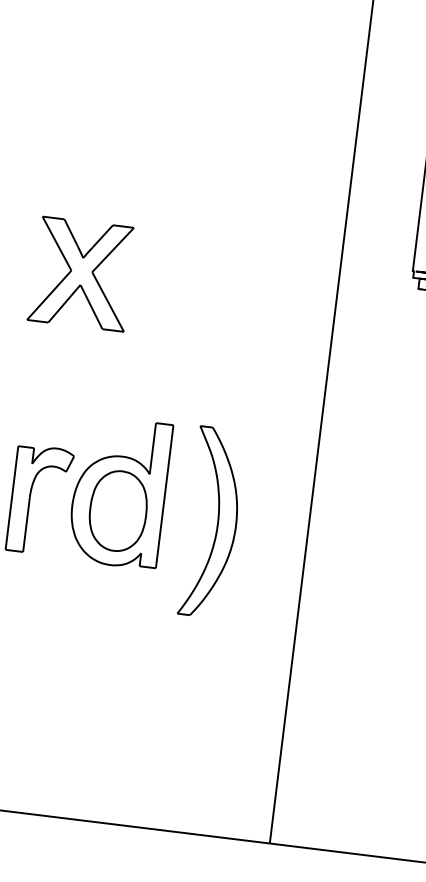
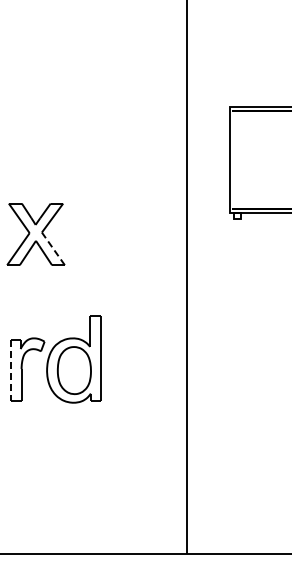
line: (108, 301) -> (53, 248), solid -> dashed
line: (12, 497) -> (11, 370), solid -> dashed
part: (212, 522) -> (130, 370), removed

